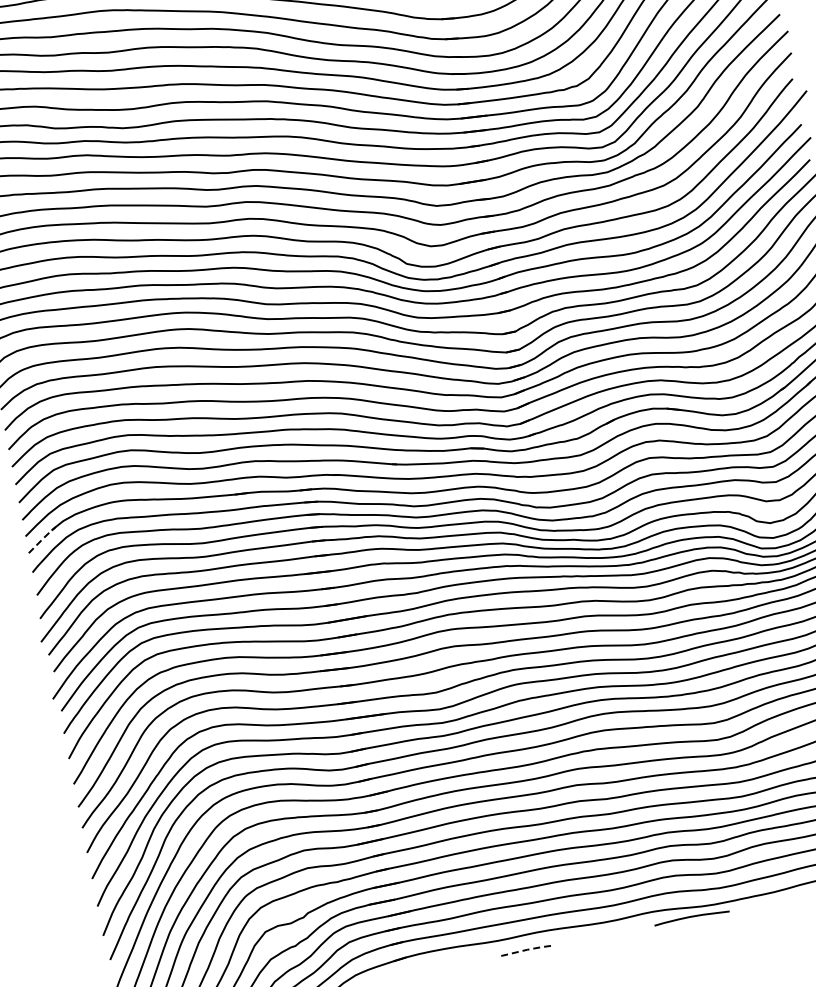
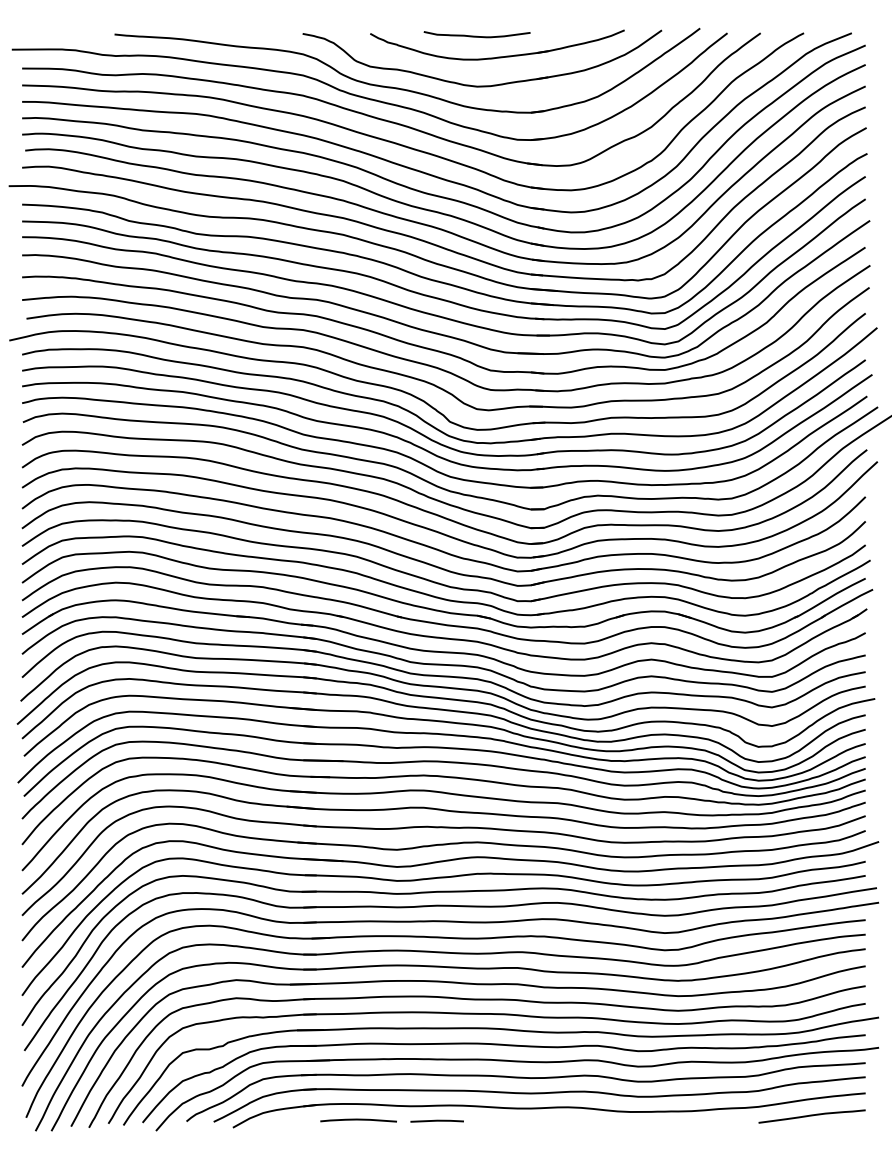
line: (43, 538) -> (39, 622), dashed -> solid
curve: (691, 917) -> (358, 1120), moved
line: (528, 949) -> (438, 1120), dashed -> solid

